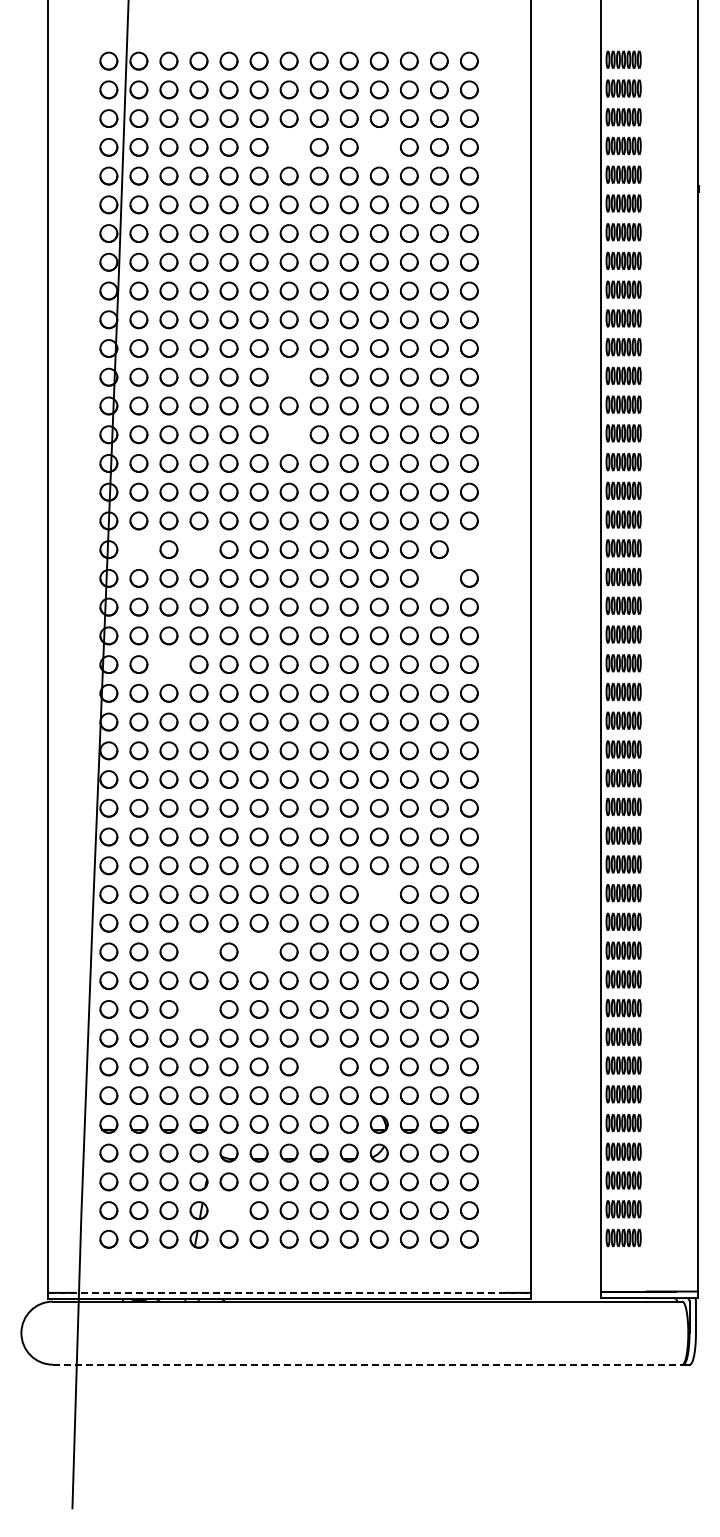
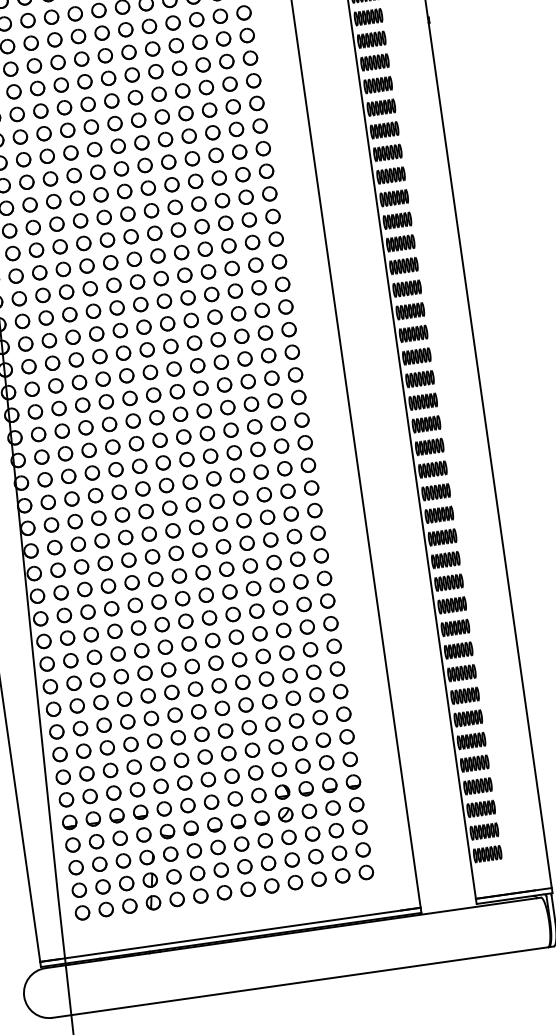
part: (288, 147) -> (101, 33), added
part: (378, 147) -> (172, 23), added
part: (288, 376) -> (127, 213), added
part: (288, 434) -> (133, 259), added
part: (138, 549) -> (28, 366), added
part: (198, 549) -> (75, 359), added
part: (469, 549) -> (289, 329), added
part: (439, 578) -> (268, 355), added
part: (168, 664) -> (65, 453), added
part: (378, 894) -> (256, 611), added
part: (198, 951) -> (120, 676), added
part: (258, 951) -> (168, 669), added
part: (198, 1009) -> (127, 721), added
part: (318, 1066) -> (228, 753), added
part: (228, 1210) -> (173, 876), added
line: (289, 1292) -> (230, 934), dashed -> solid
line: (367, 1364) -> (300, 982), dashed -> solid

